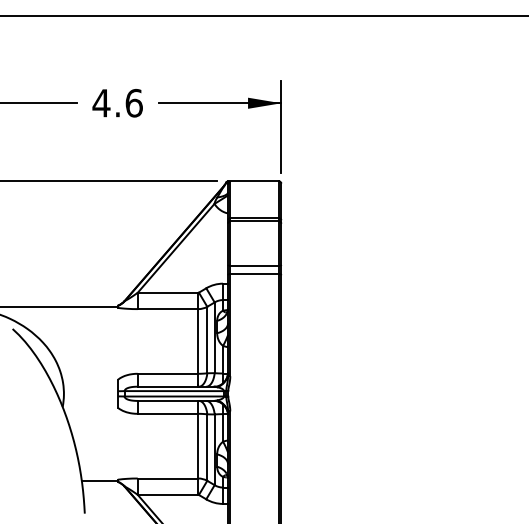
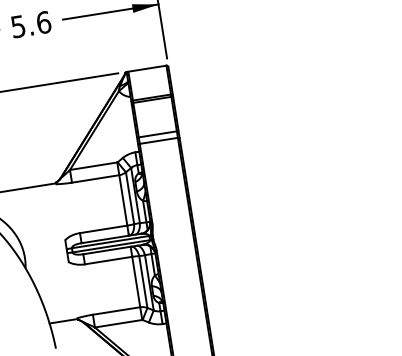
text: (101, 103) -> (18, 26), 4.6 -> 5.6

